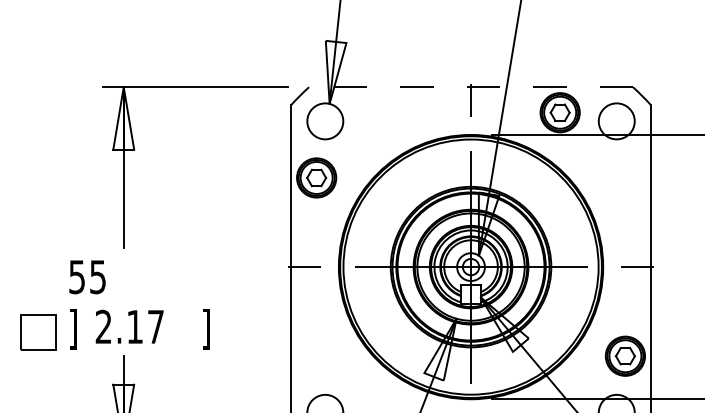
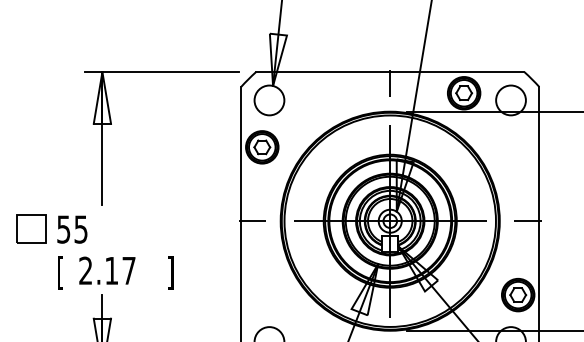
line: (471, 87) -> (390, 72), dashed -> solid
text: (73, 329) -> (60, 272), ] -> [
part: (38, 332) -> (31, 229), moved

